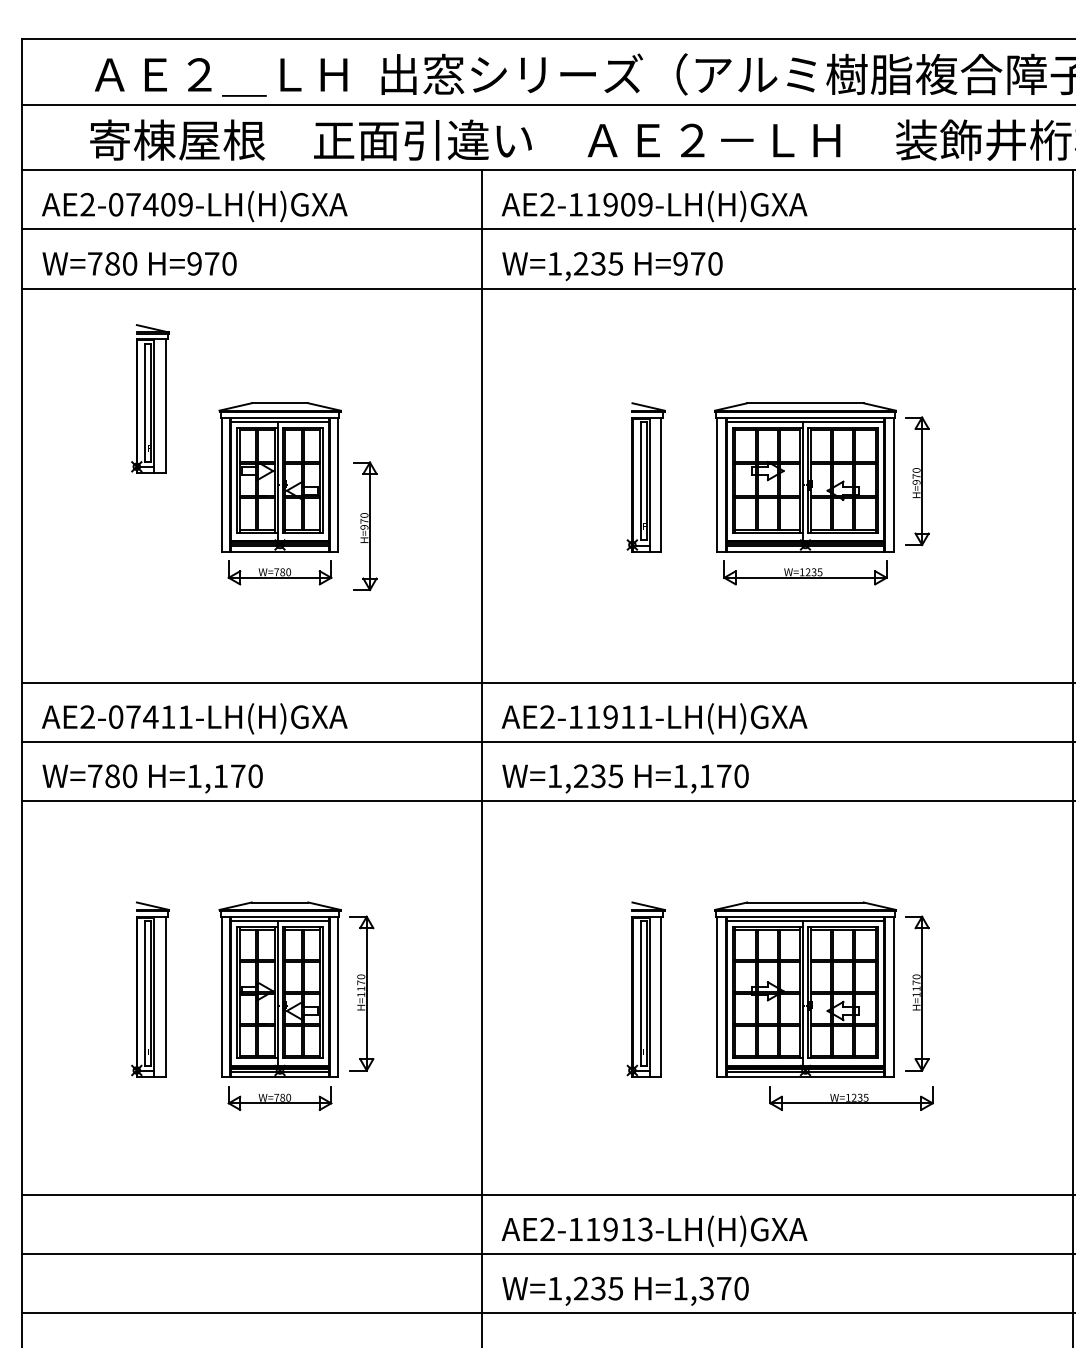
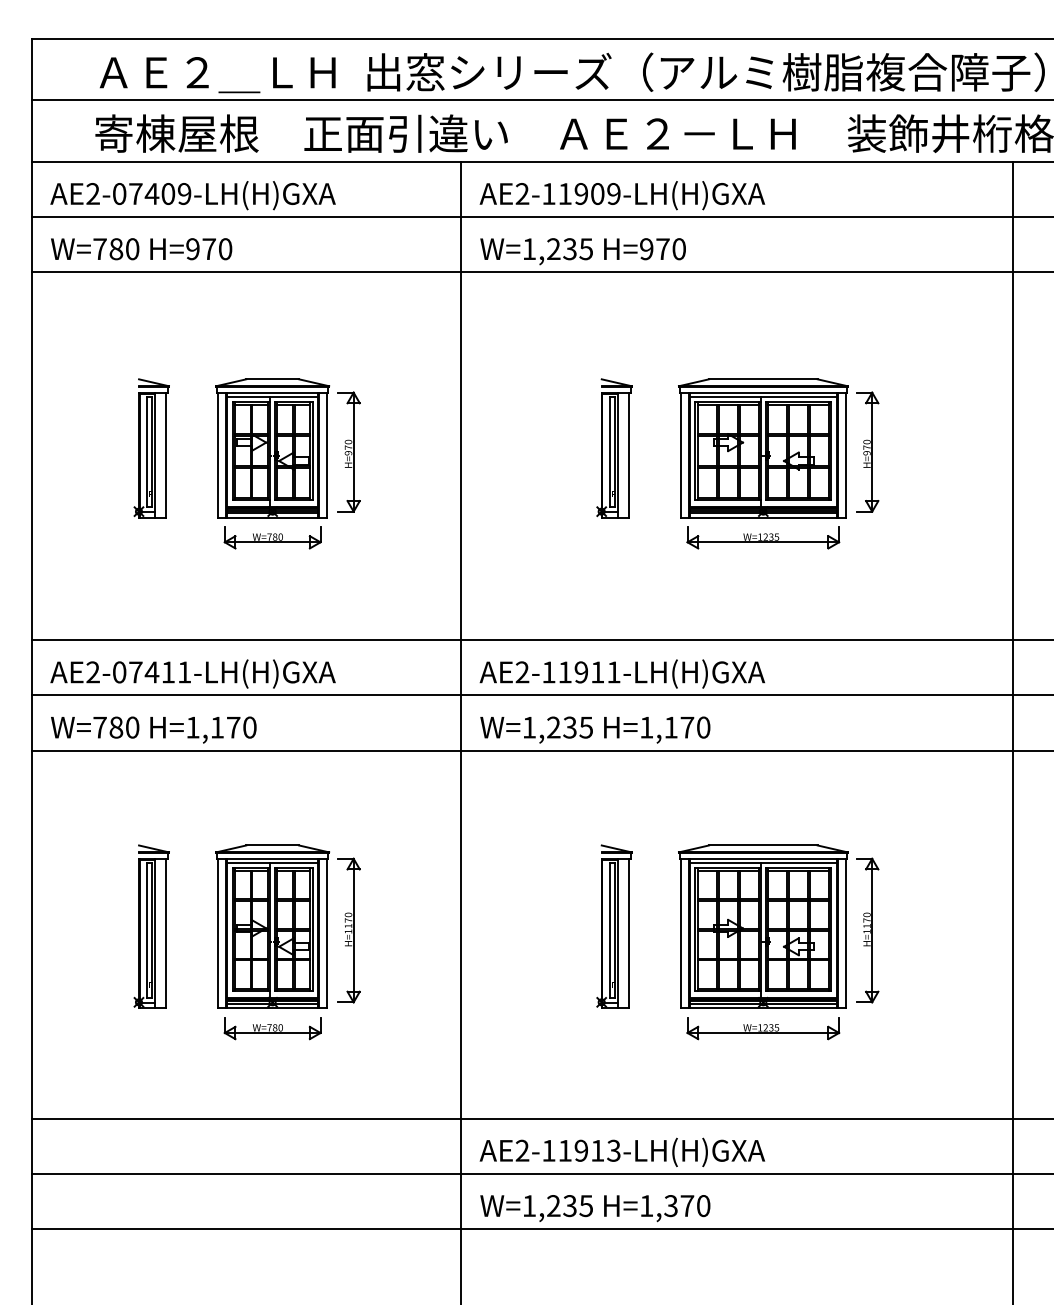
part: (150, 399) -> (151, 448), moved
part: (364, 525) -> (348, 451), moved
part: (851, 1098) -> (763, 1028), moved

